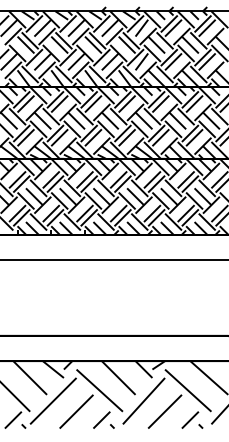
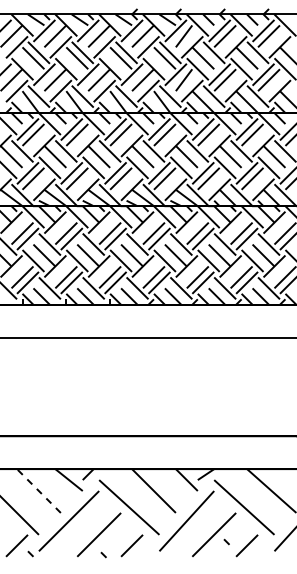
line: (29, 378) -> (38, 491), solid -> dashed
line: (112, 426) -> (103, 554), moved
line: (200, 426) -> (226, 541), moved

